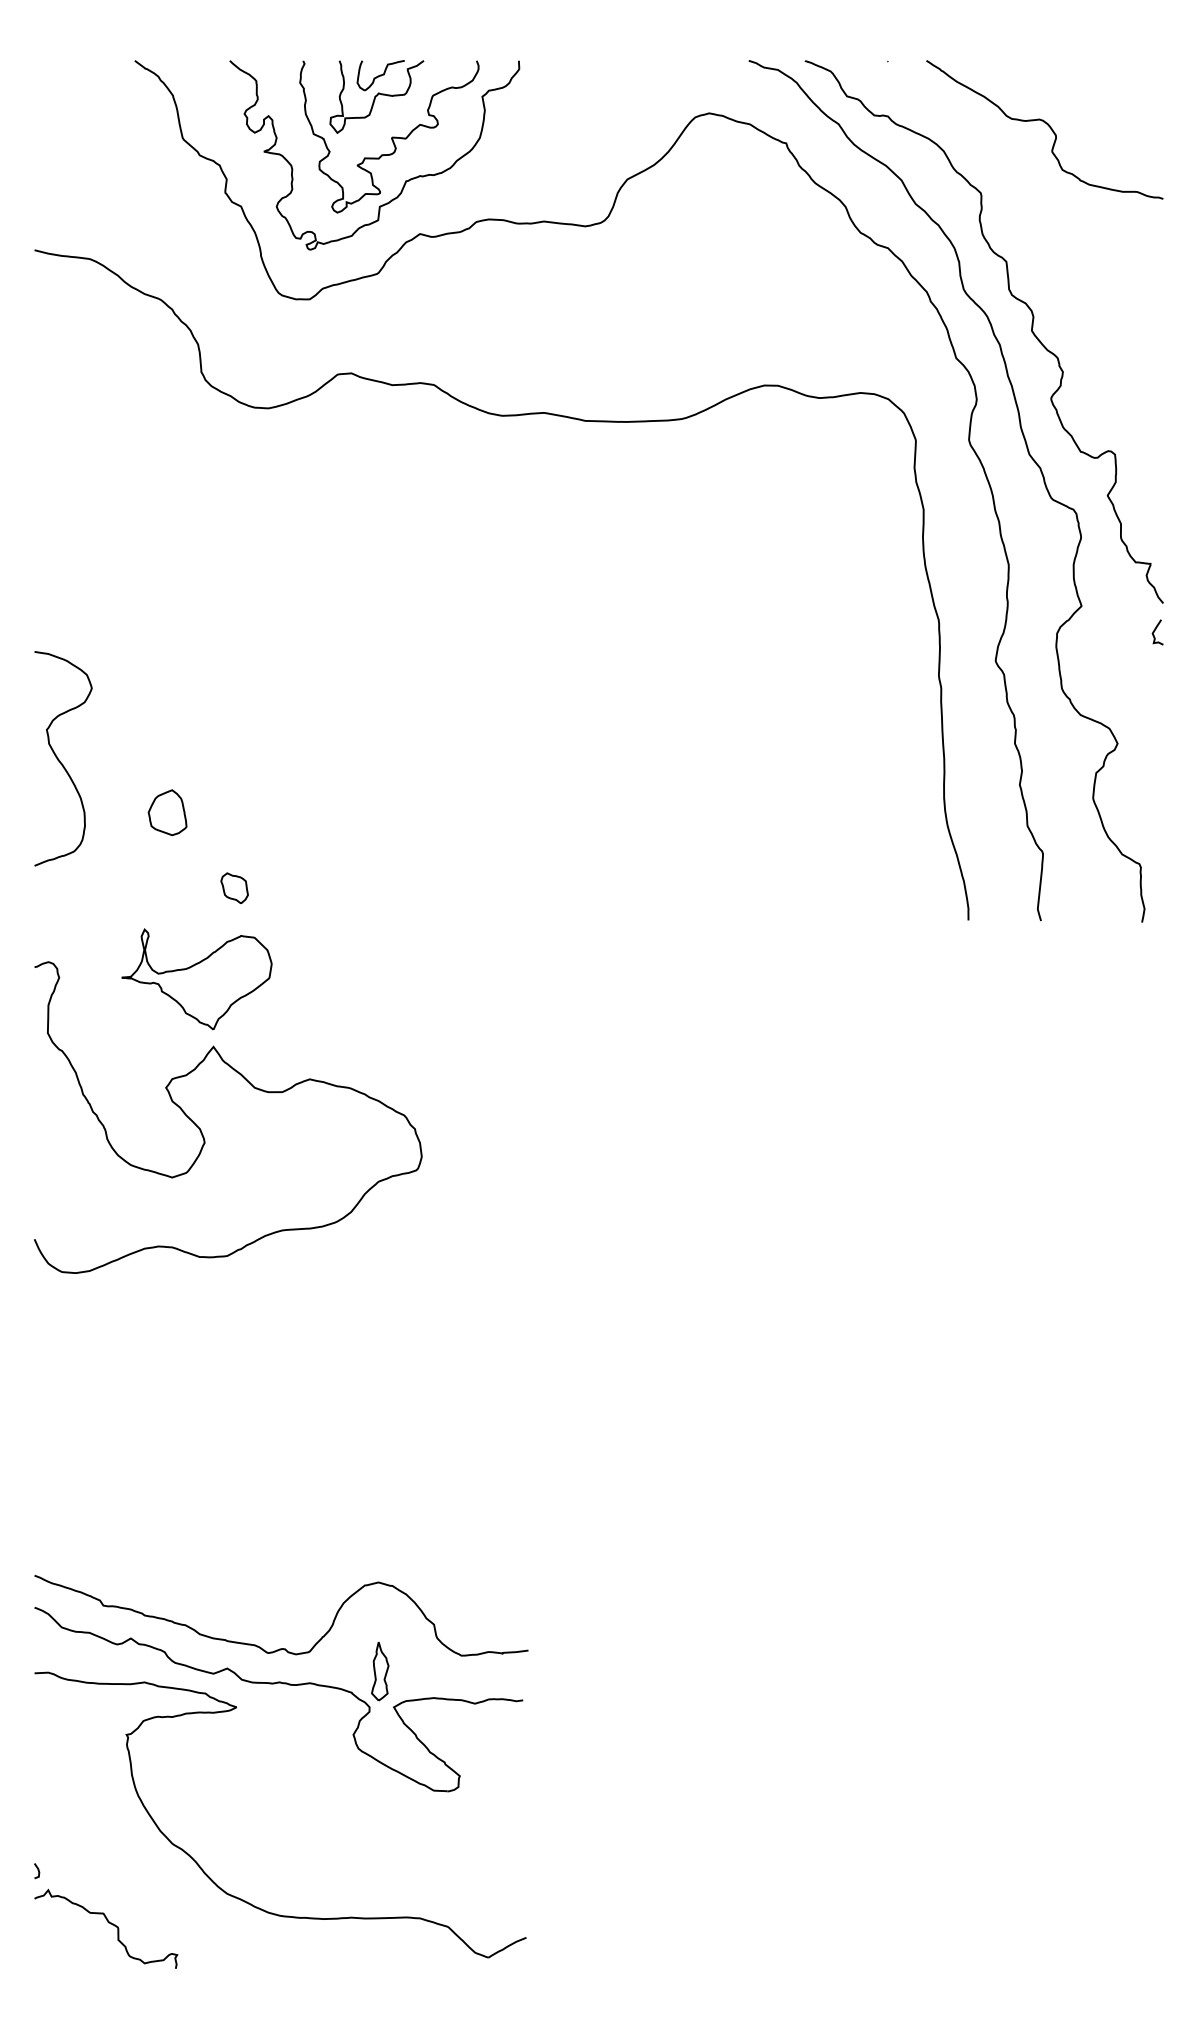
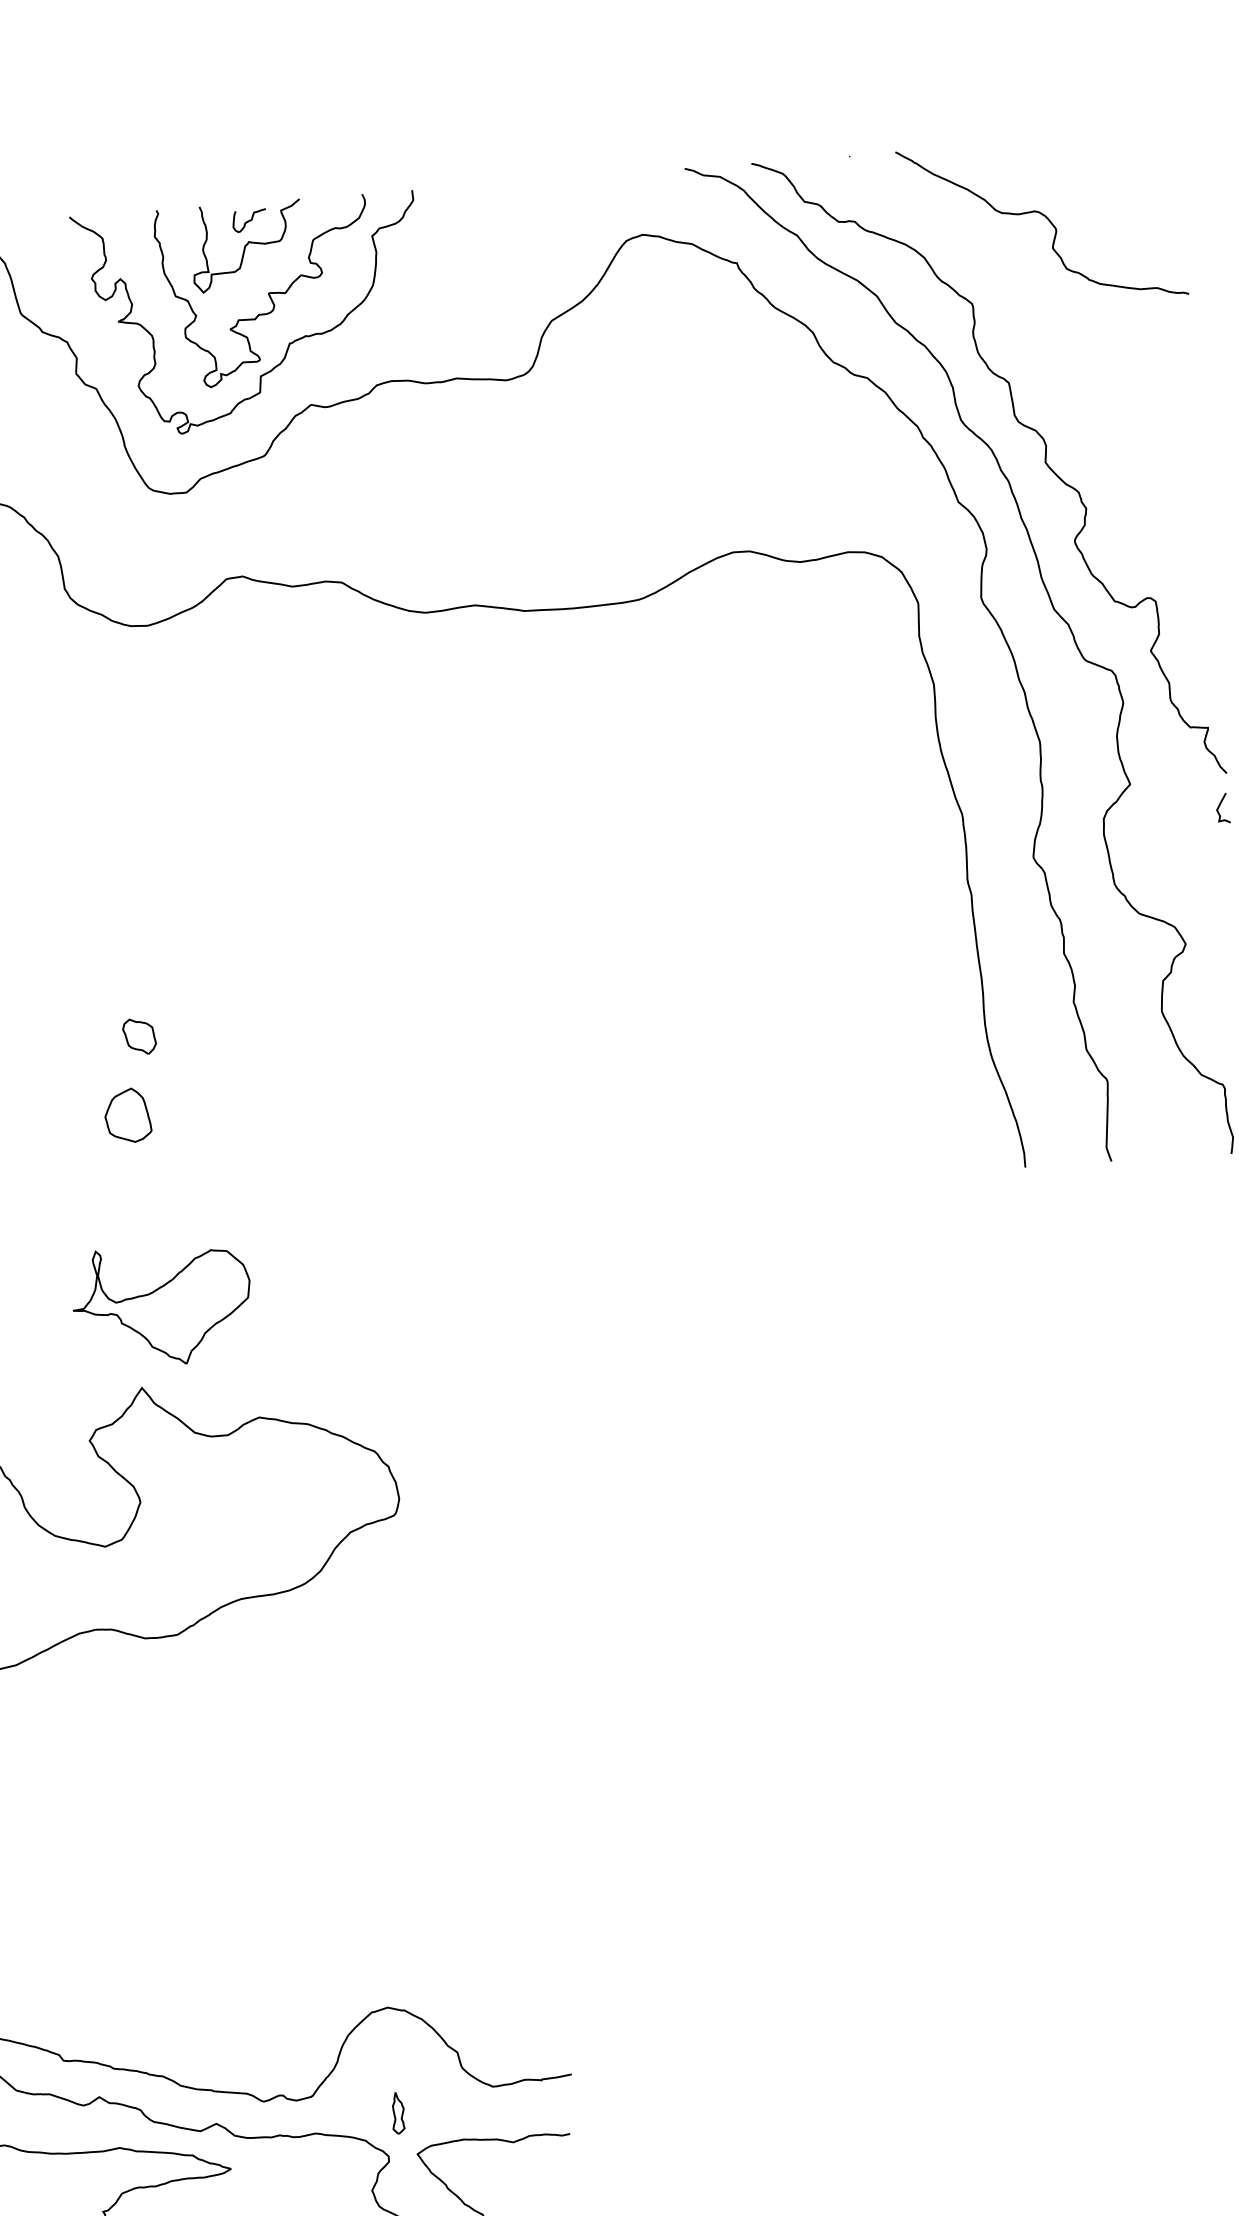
part: (380, 75) -> (249, 220), size x0.6
part: (167, 812) -> (127, 1115), moved
part: (234, 887) -> (139, 1035), moved
part: (196, 979) -> (161, 1306), moved
part: (380, 1671) -> (398, 2113), size x0.6

